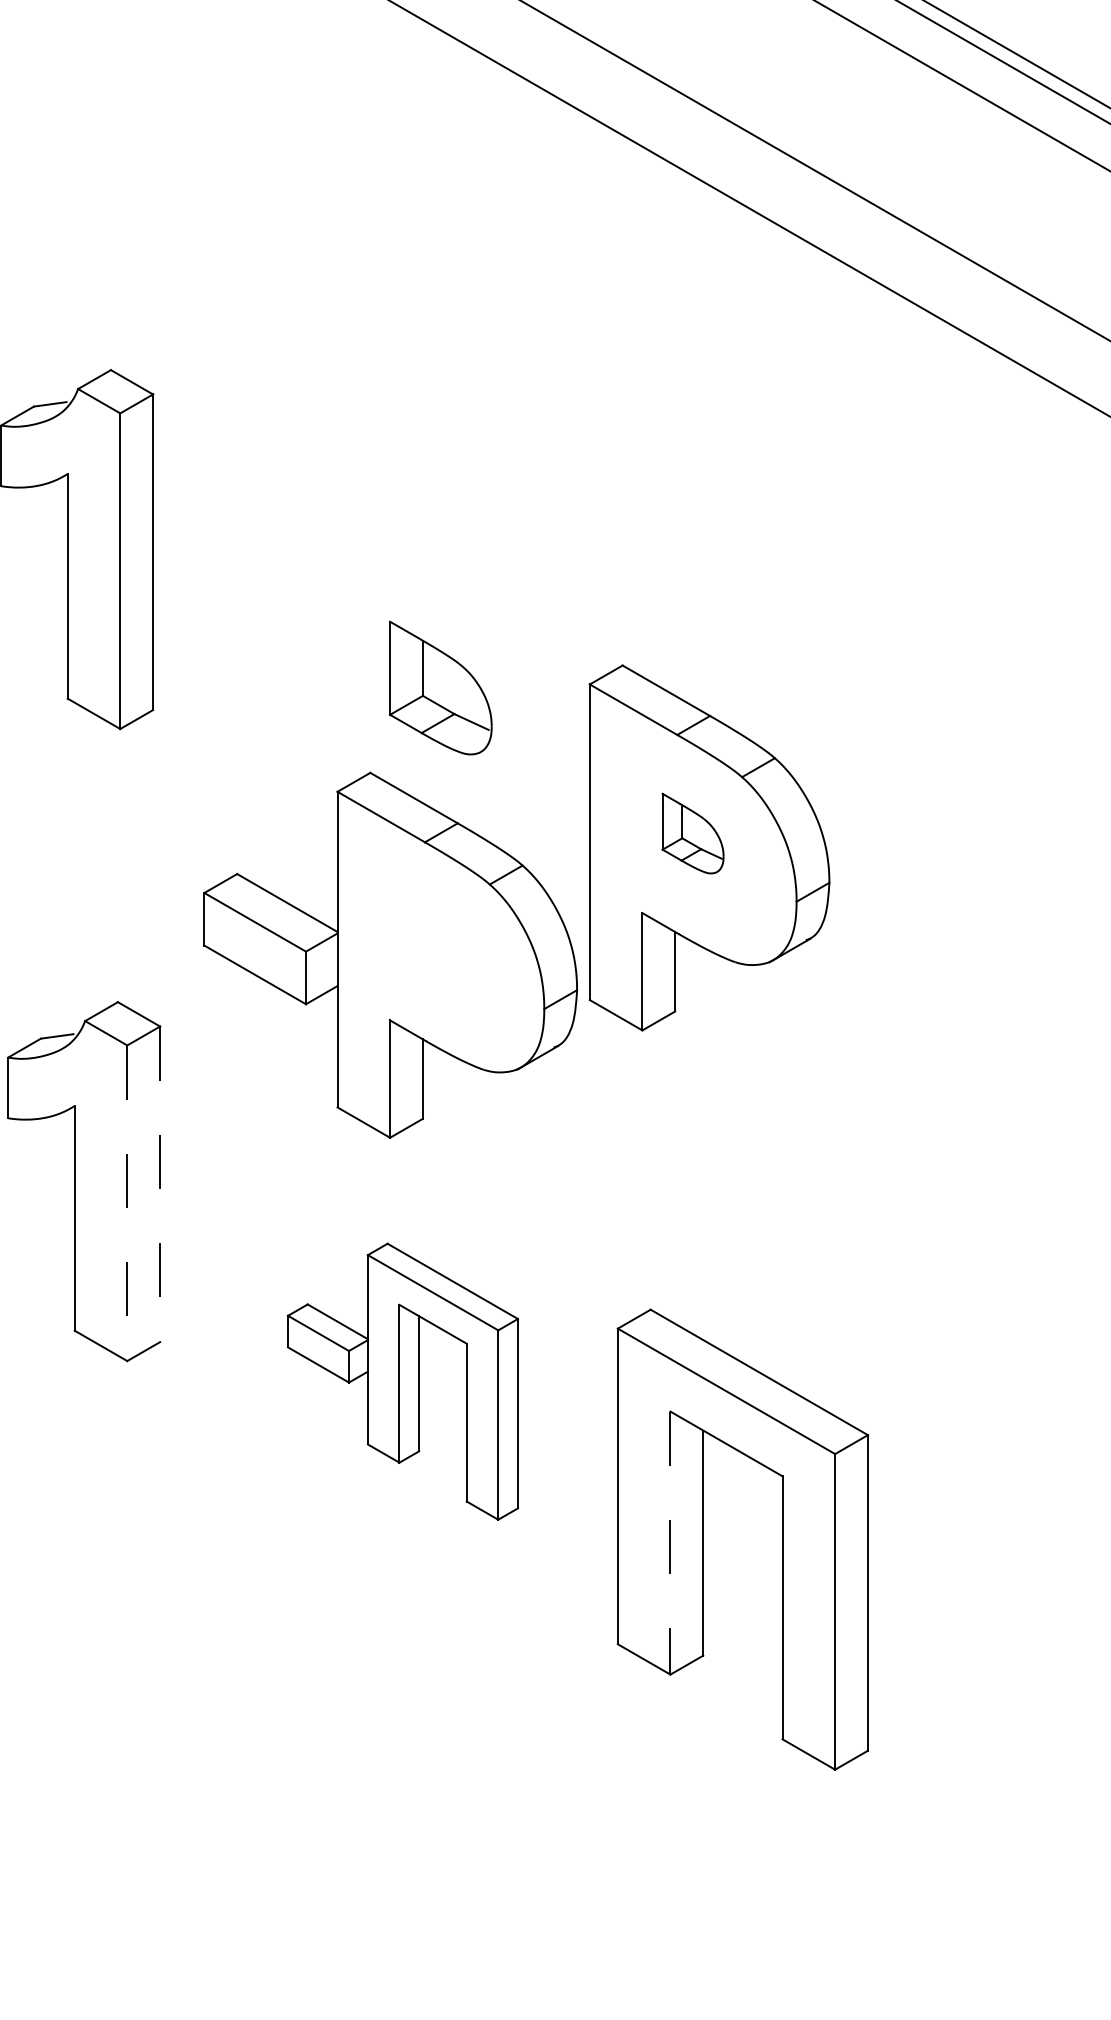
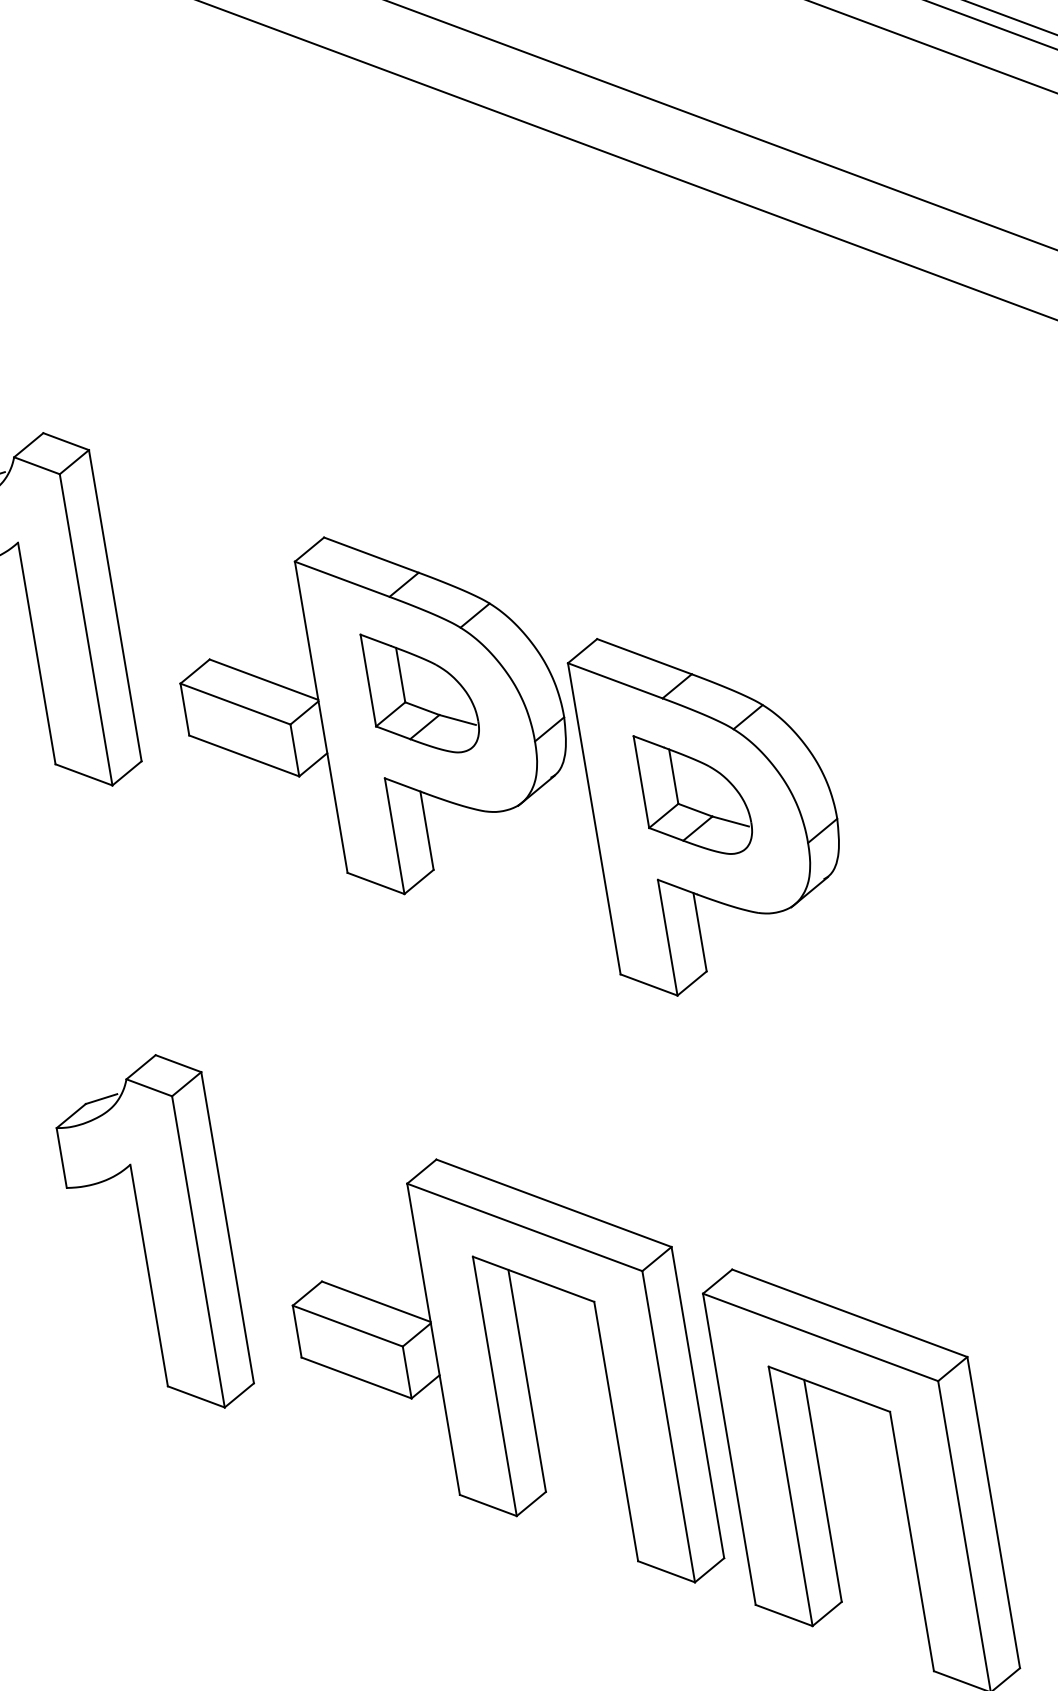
part: (692, 833) -> (694, 793), size x1.67
part: (390, 954) -> (374, 713), moved
line: (160, 1184) -> (228, 1227), dashed -> solid
line: (127, 1203) -> (198, 1252), dashed -> solid
part: (402, 1381) -> (499, 1381), size x1.67
line: (670, 1543) -> (790, 1496), dashed -> solid

